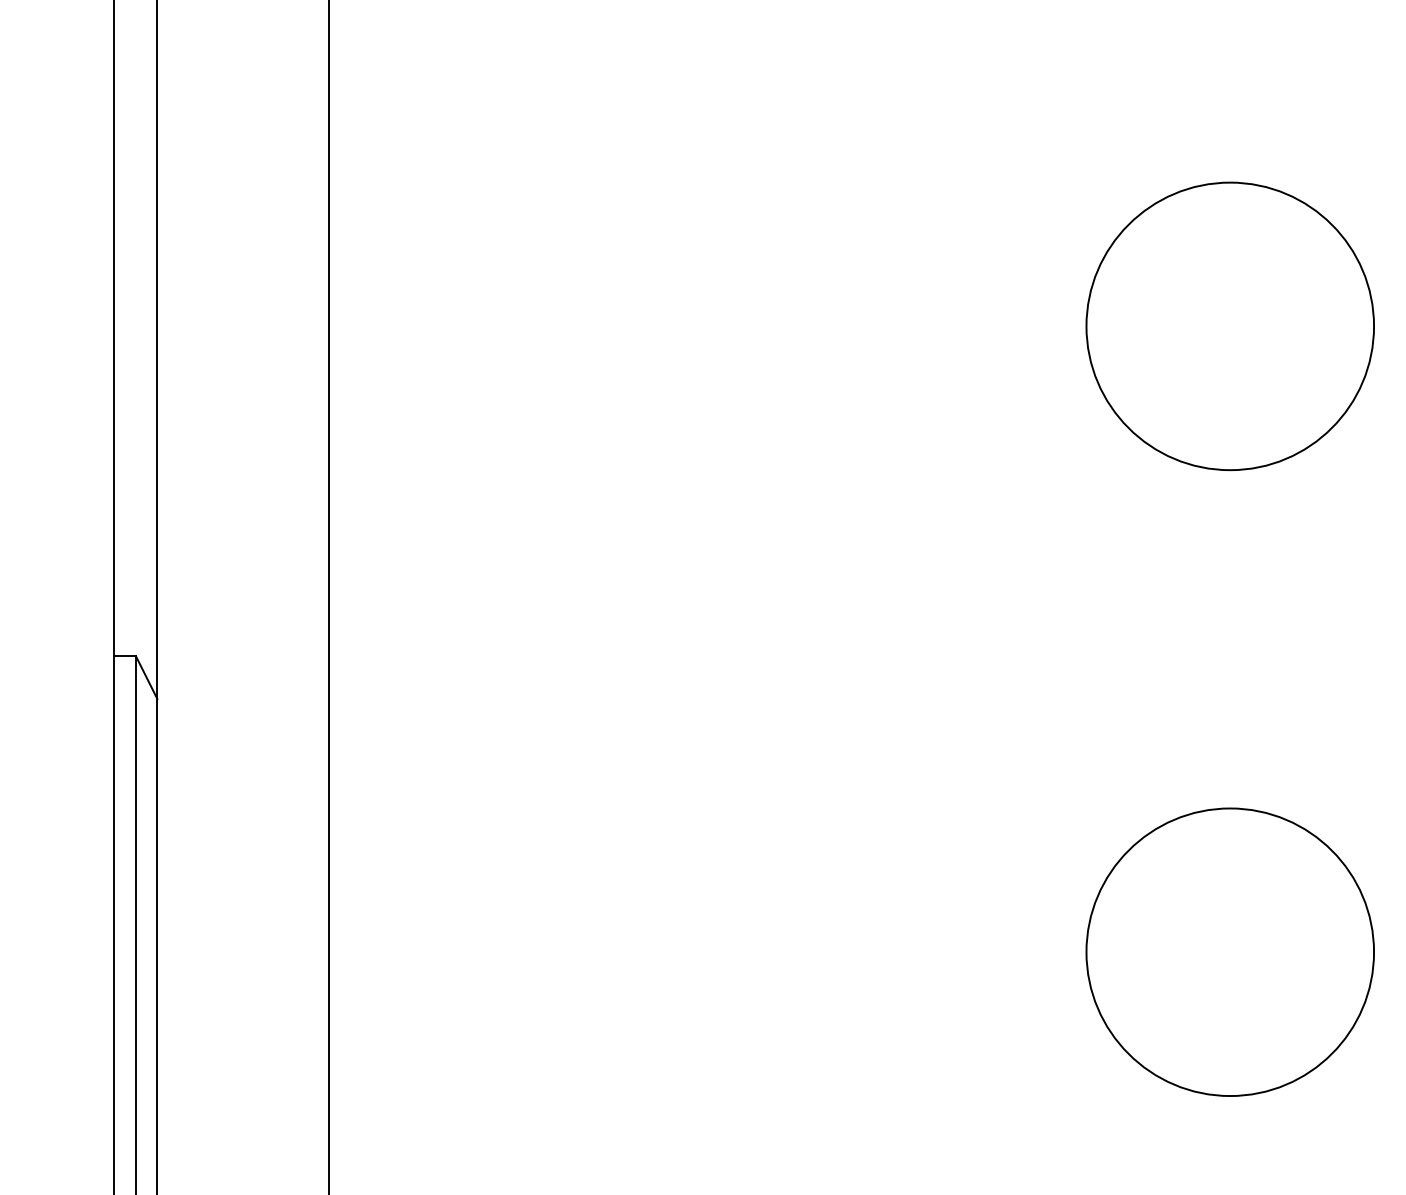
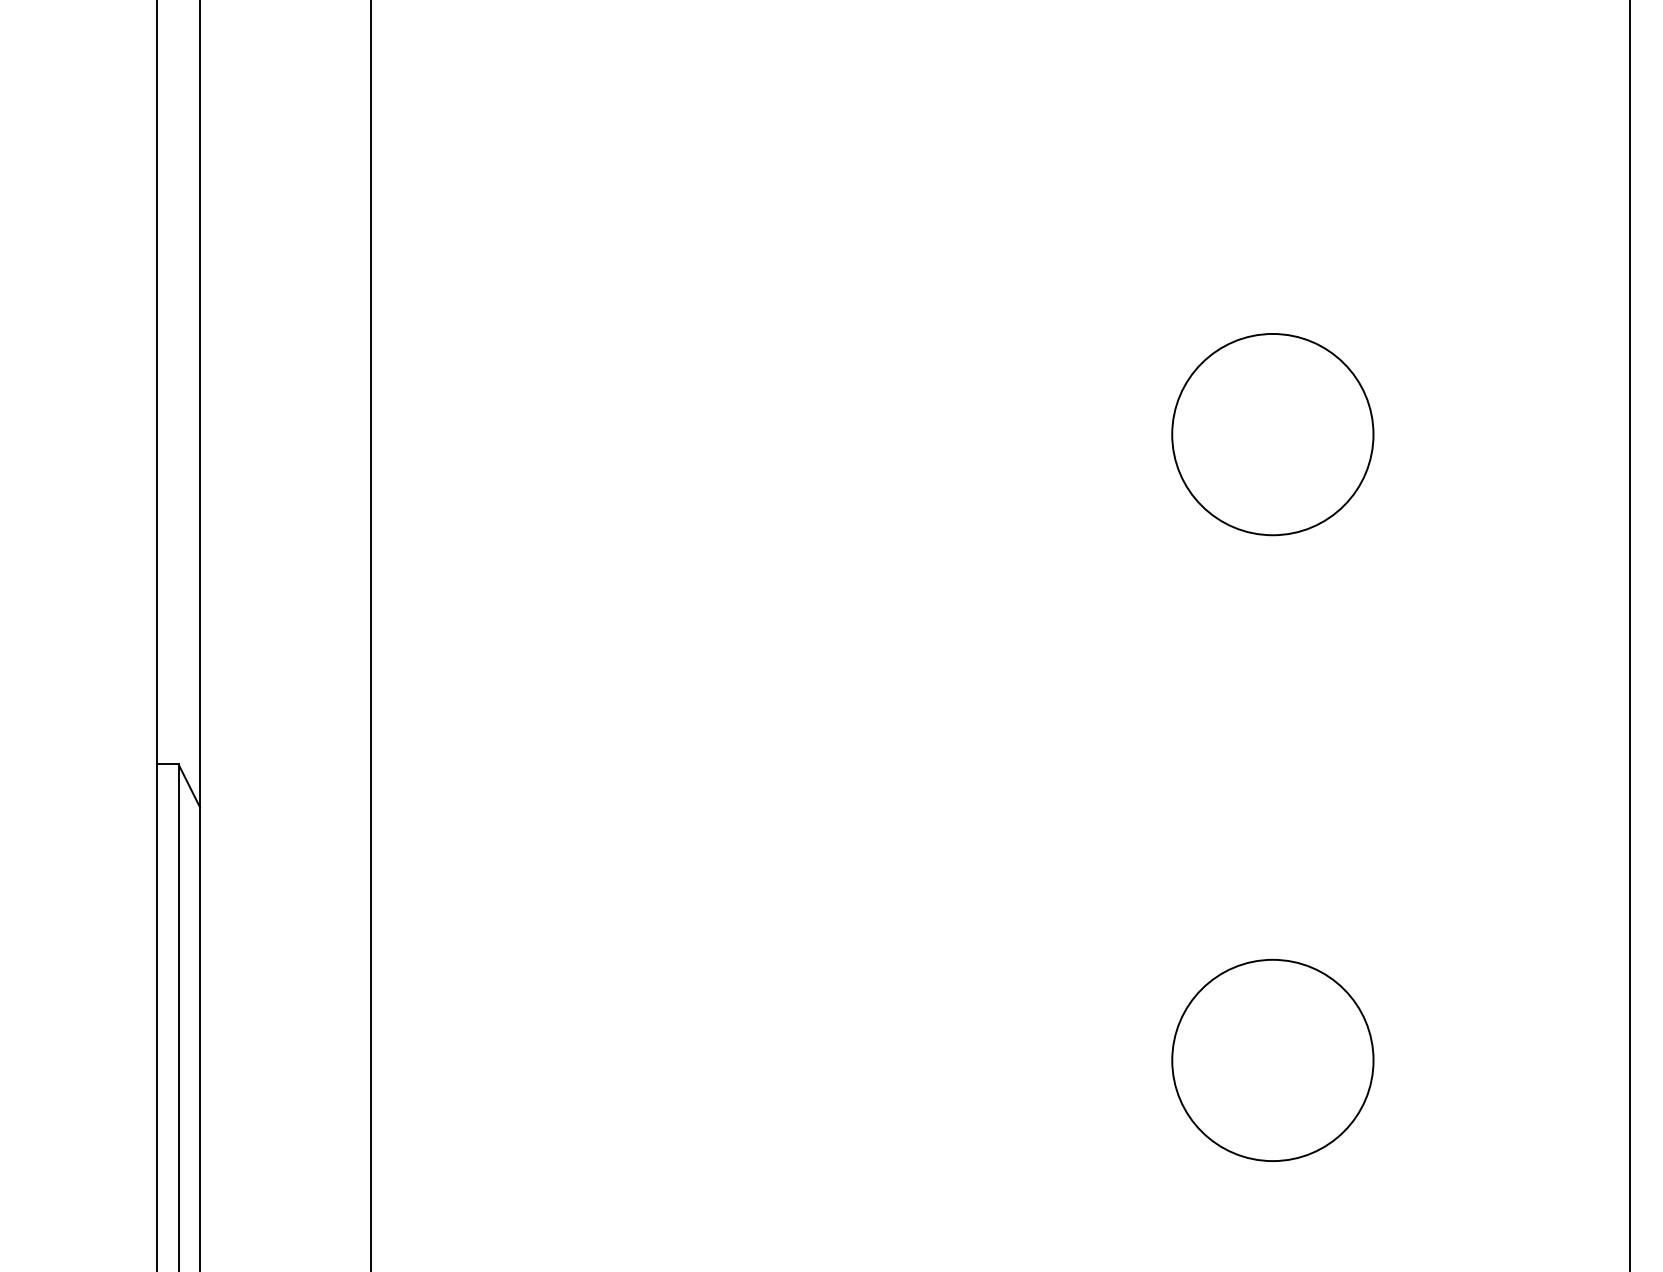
circle: (1229, 326) -> (1272, 434), size x0.7
circle: (1229, 952) -> (1272, 1060), size x0.7

